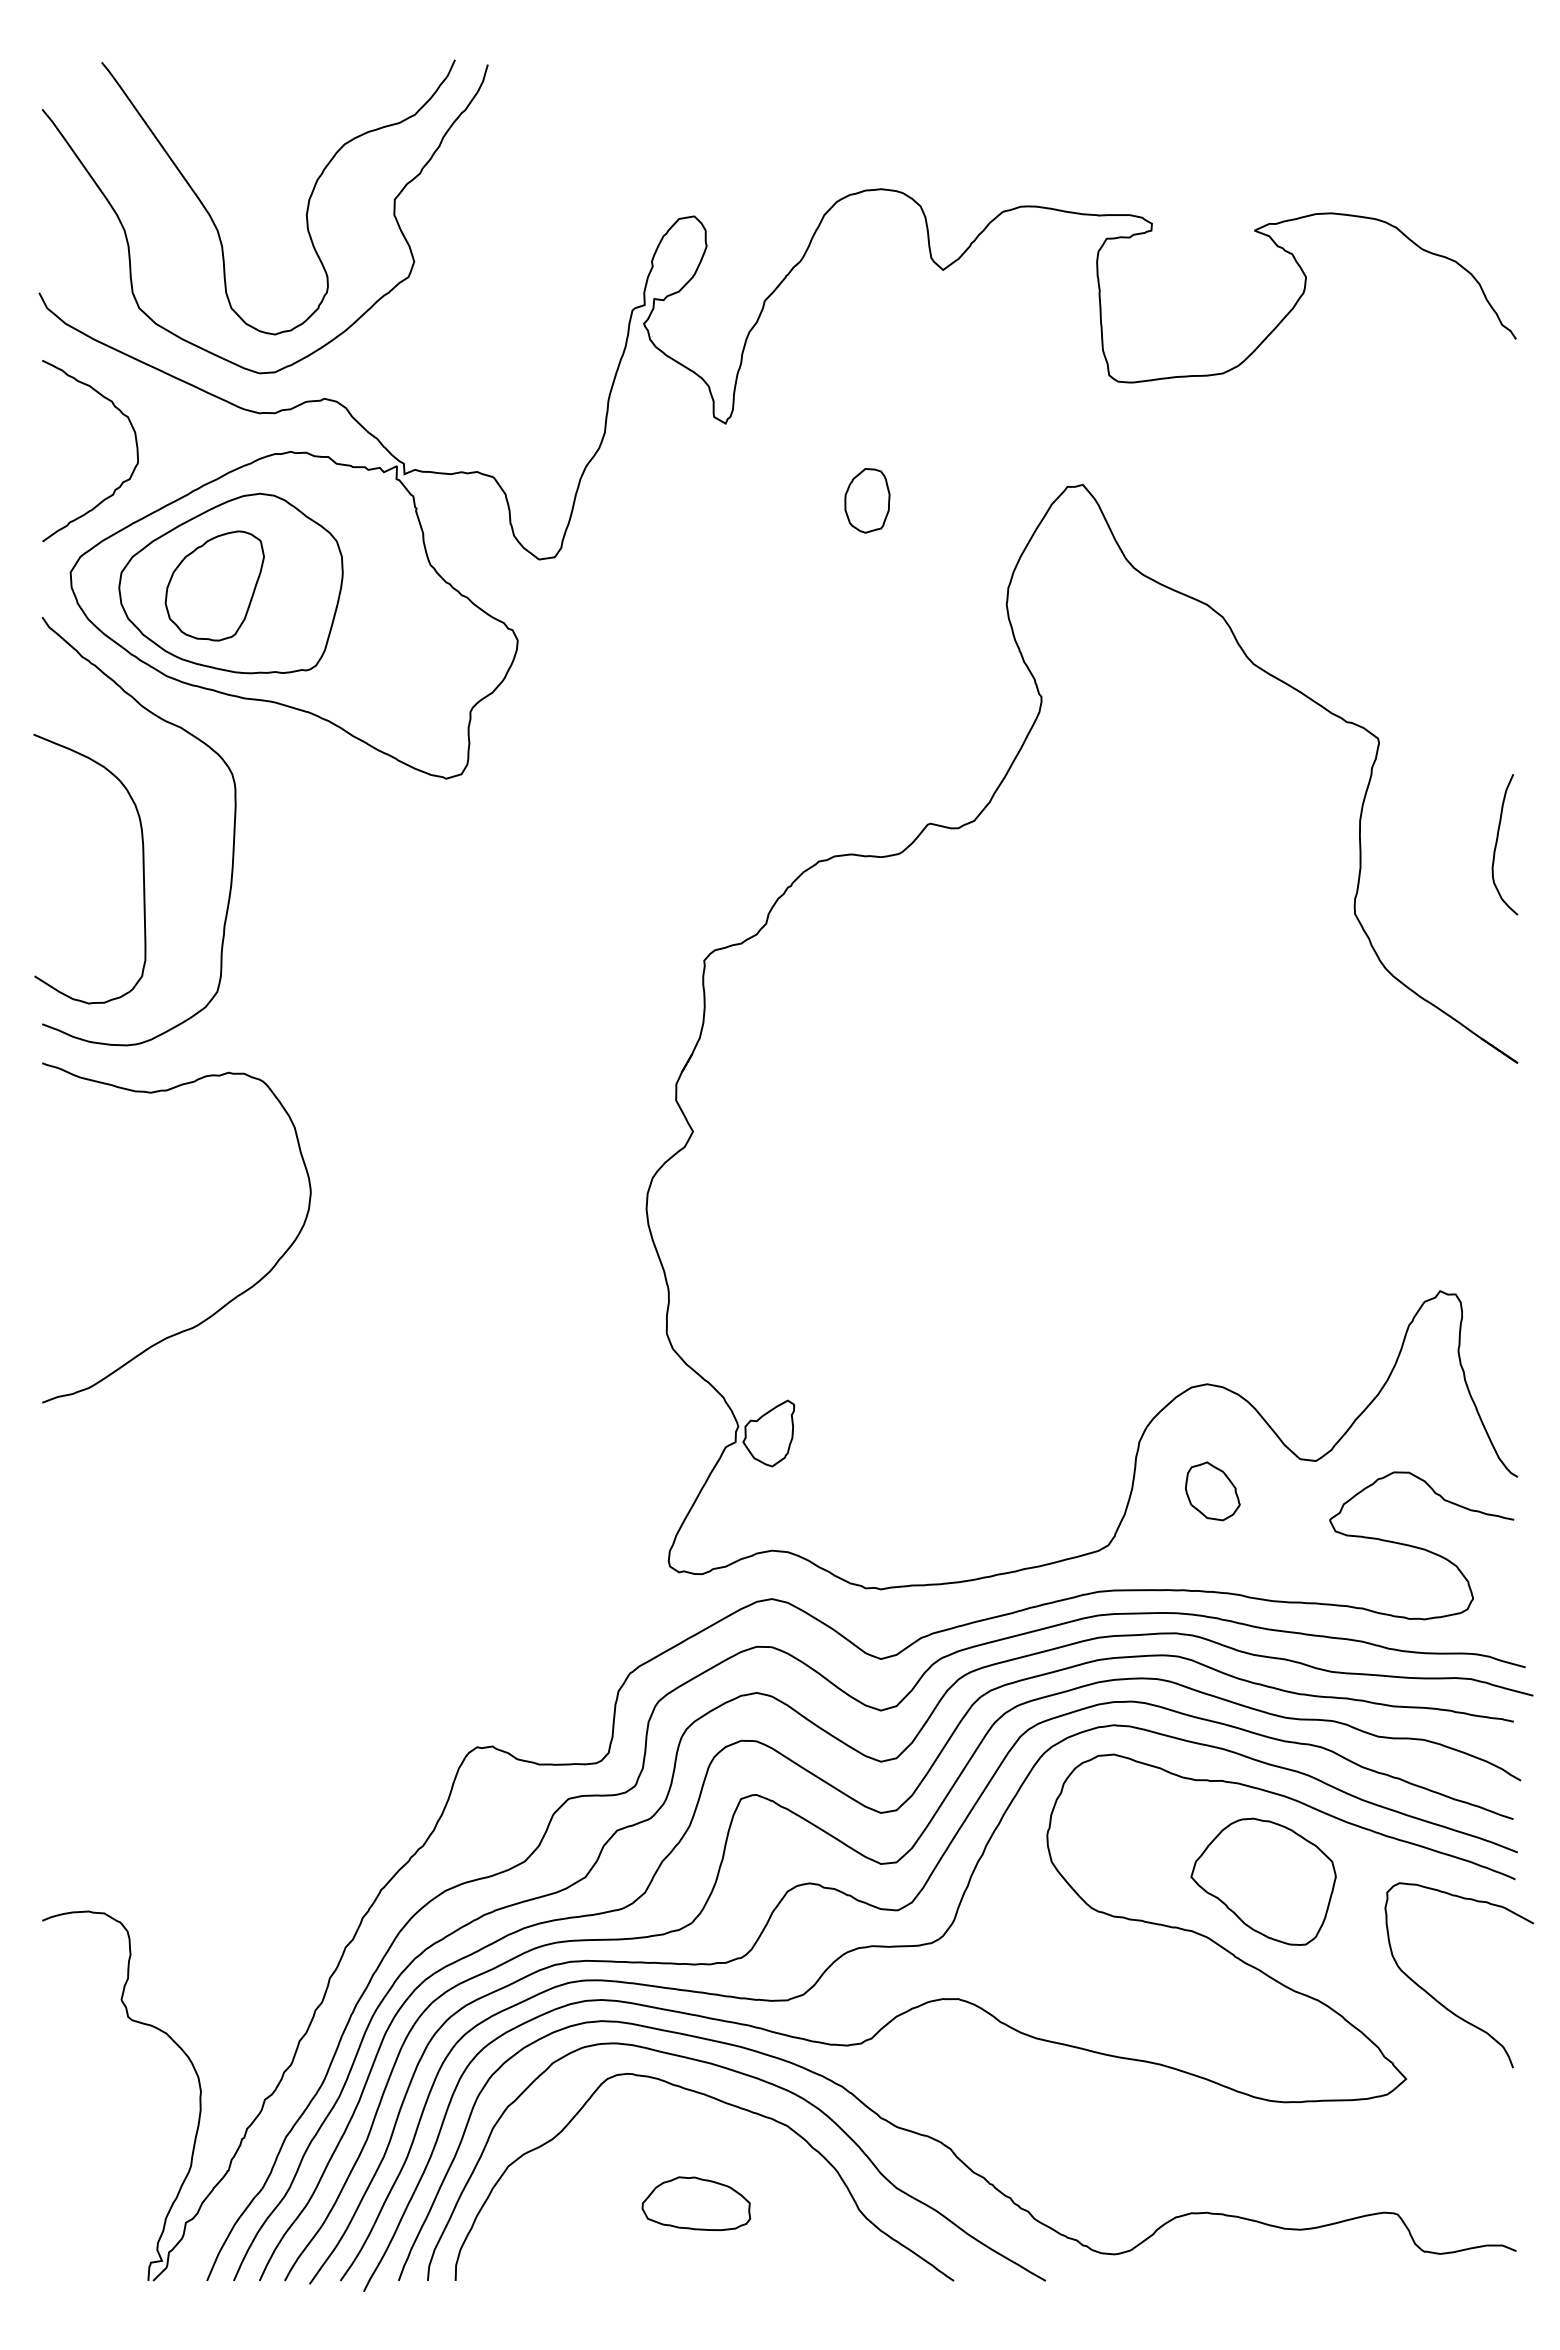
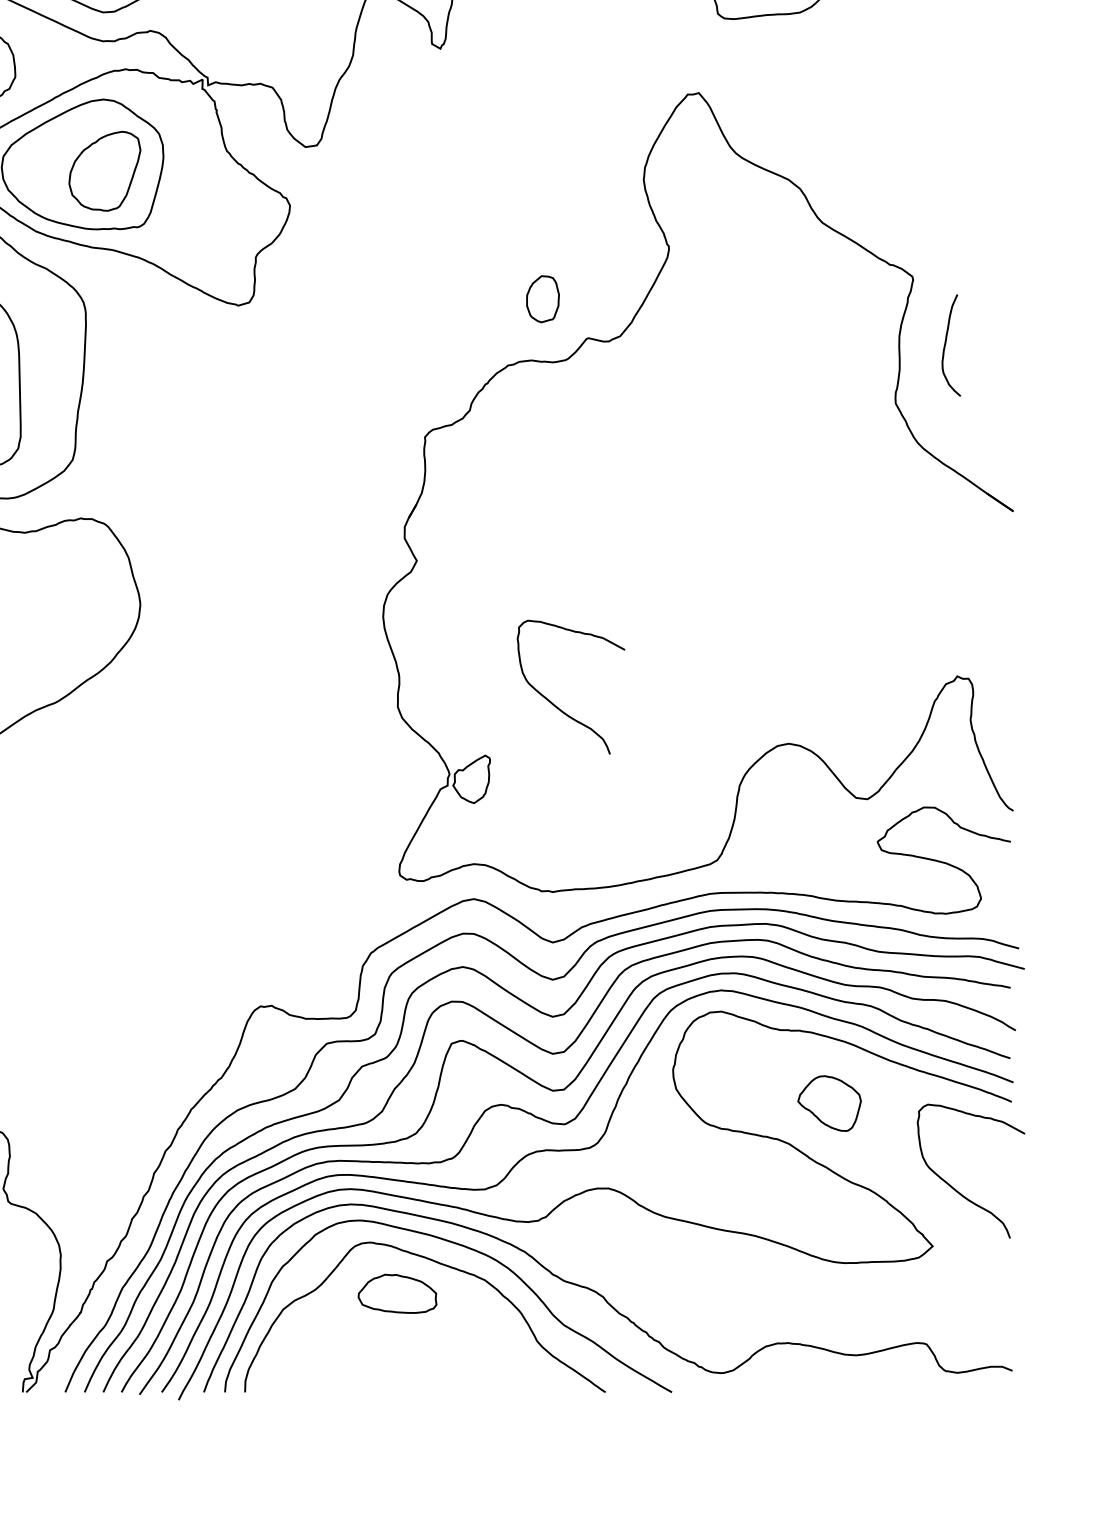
part: (867, 500) -> (543, 299), moved
part: (214, 585) -> (104, 170), moved
curve: (1497, 843) -> (945, 344), moved
curve: (886, 1332) -> (556, 706), added
part: (1212, 1491) -> (792, 821), removed
part: (1263, 1881) -> (829, 1103), size x0.6
part: (696, 2203) -> (397, 1293), moved

